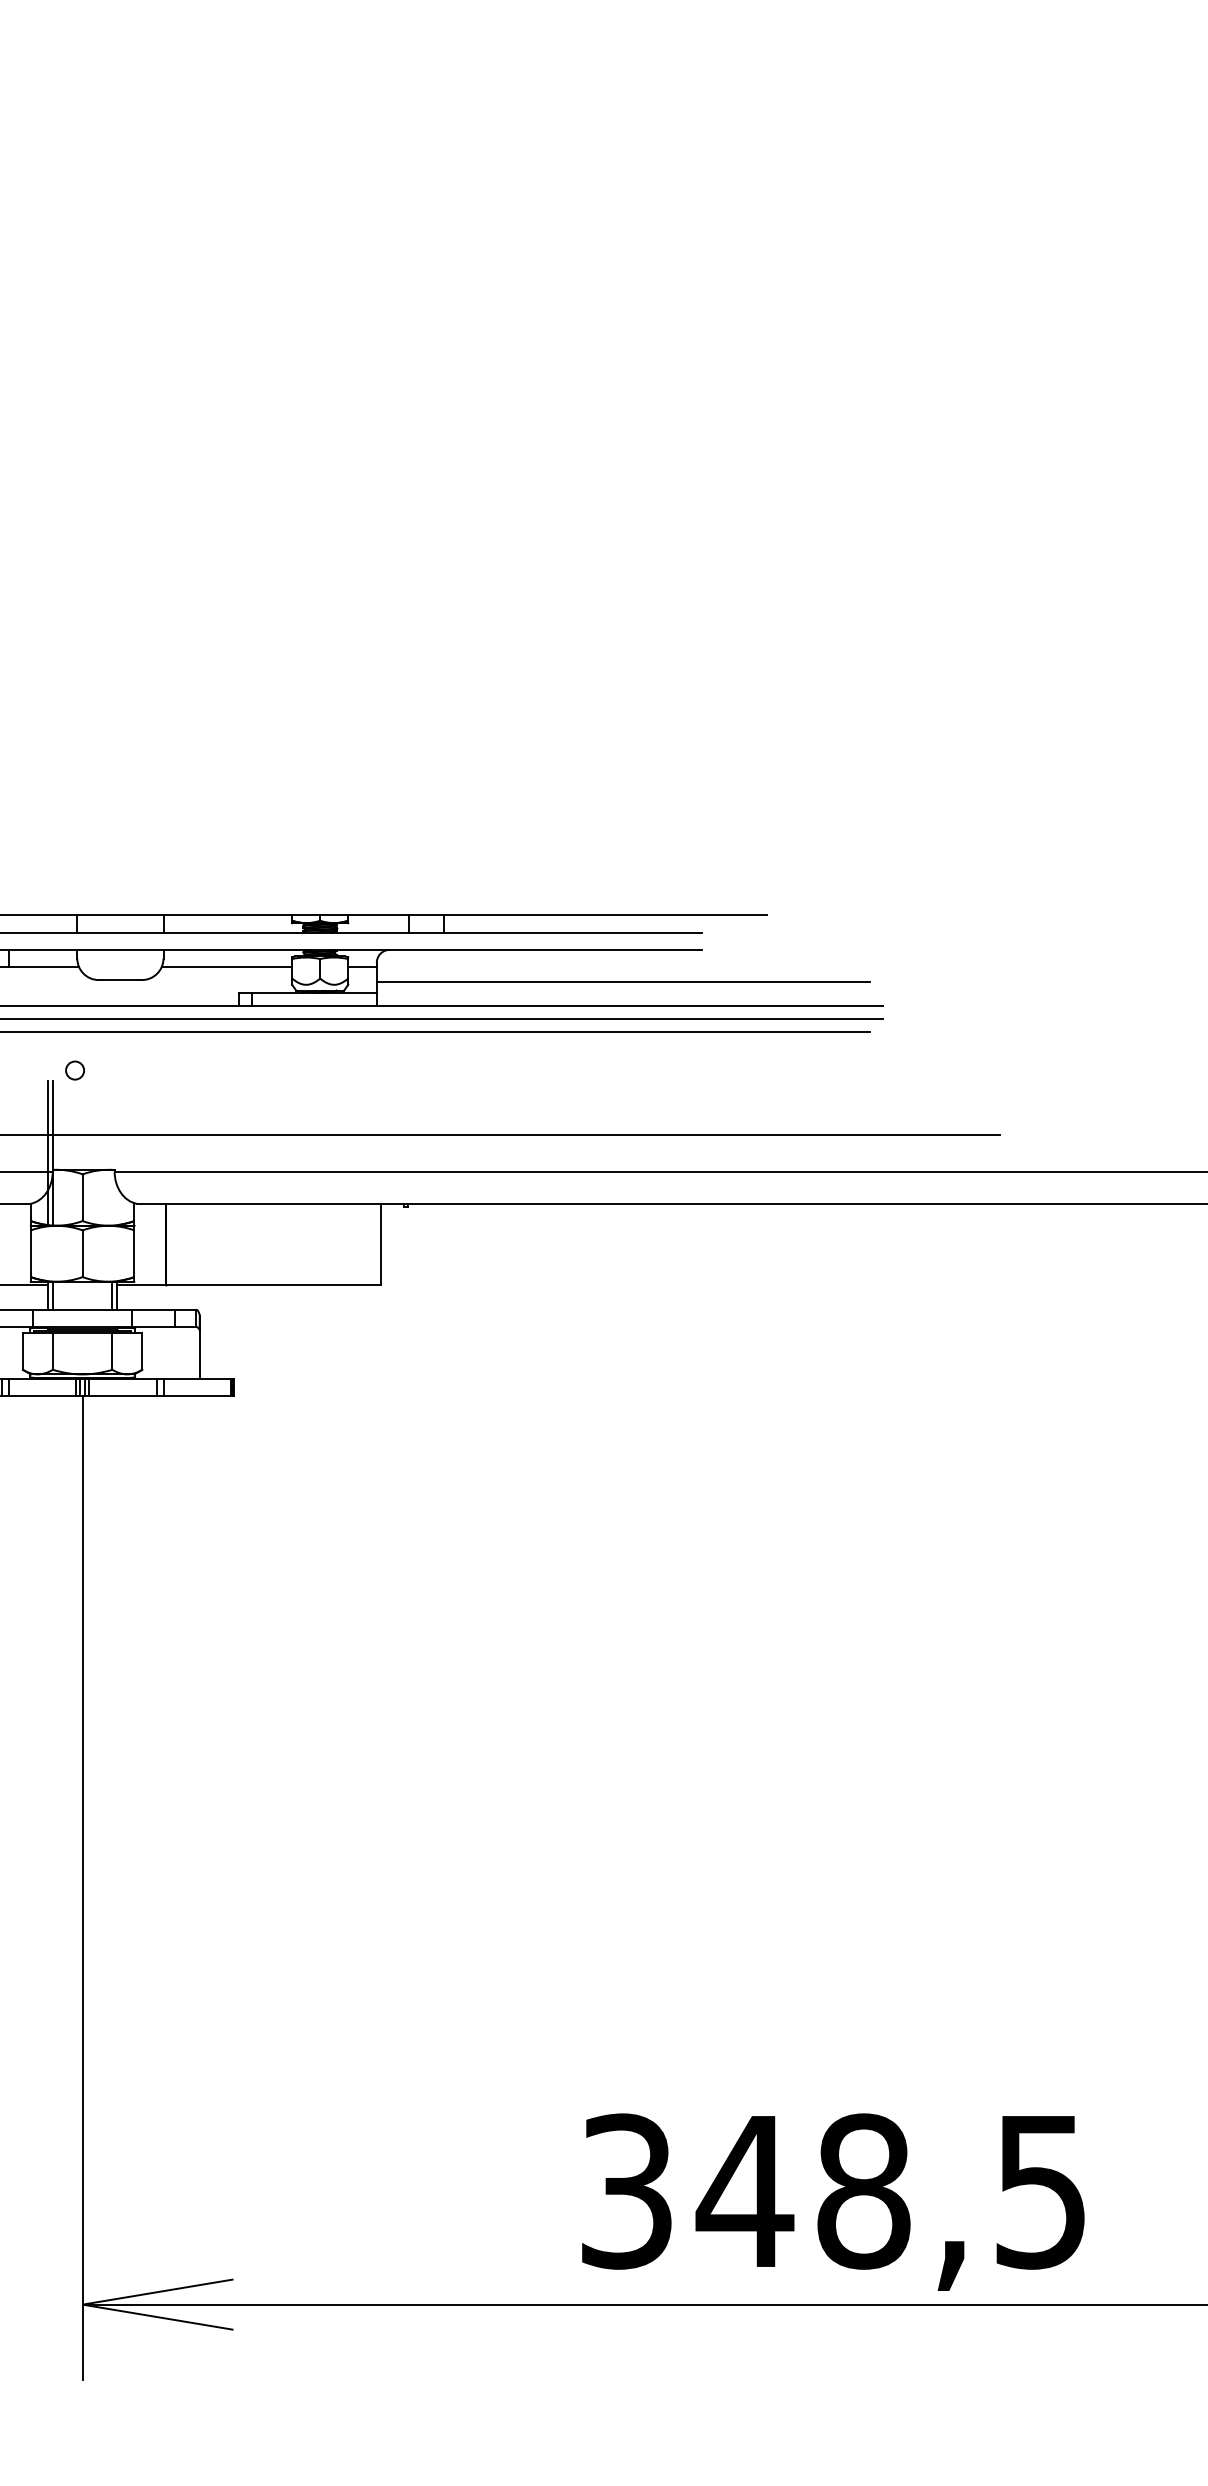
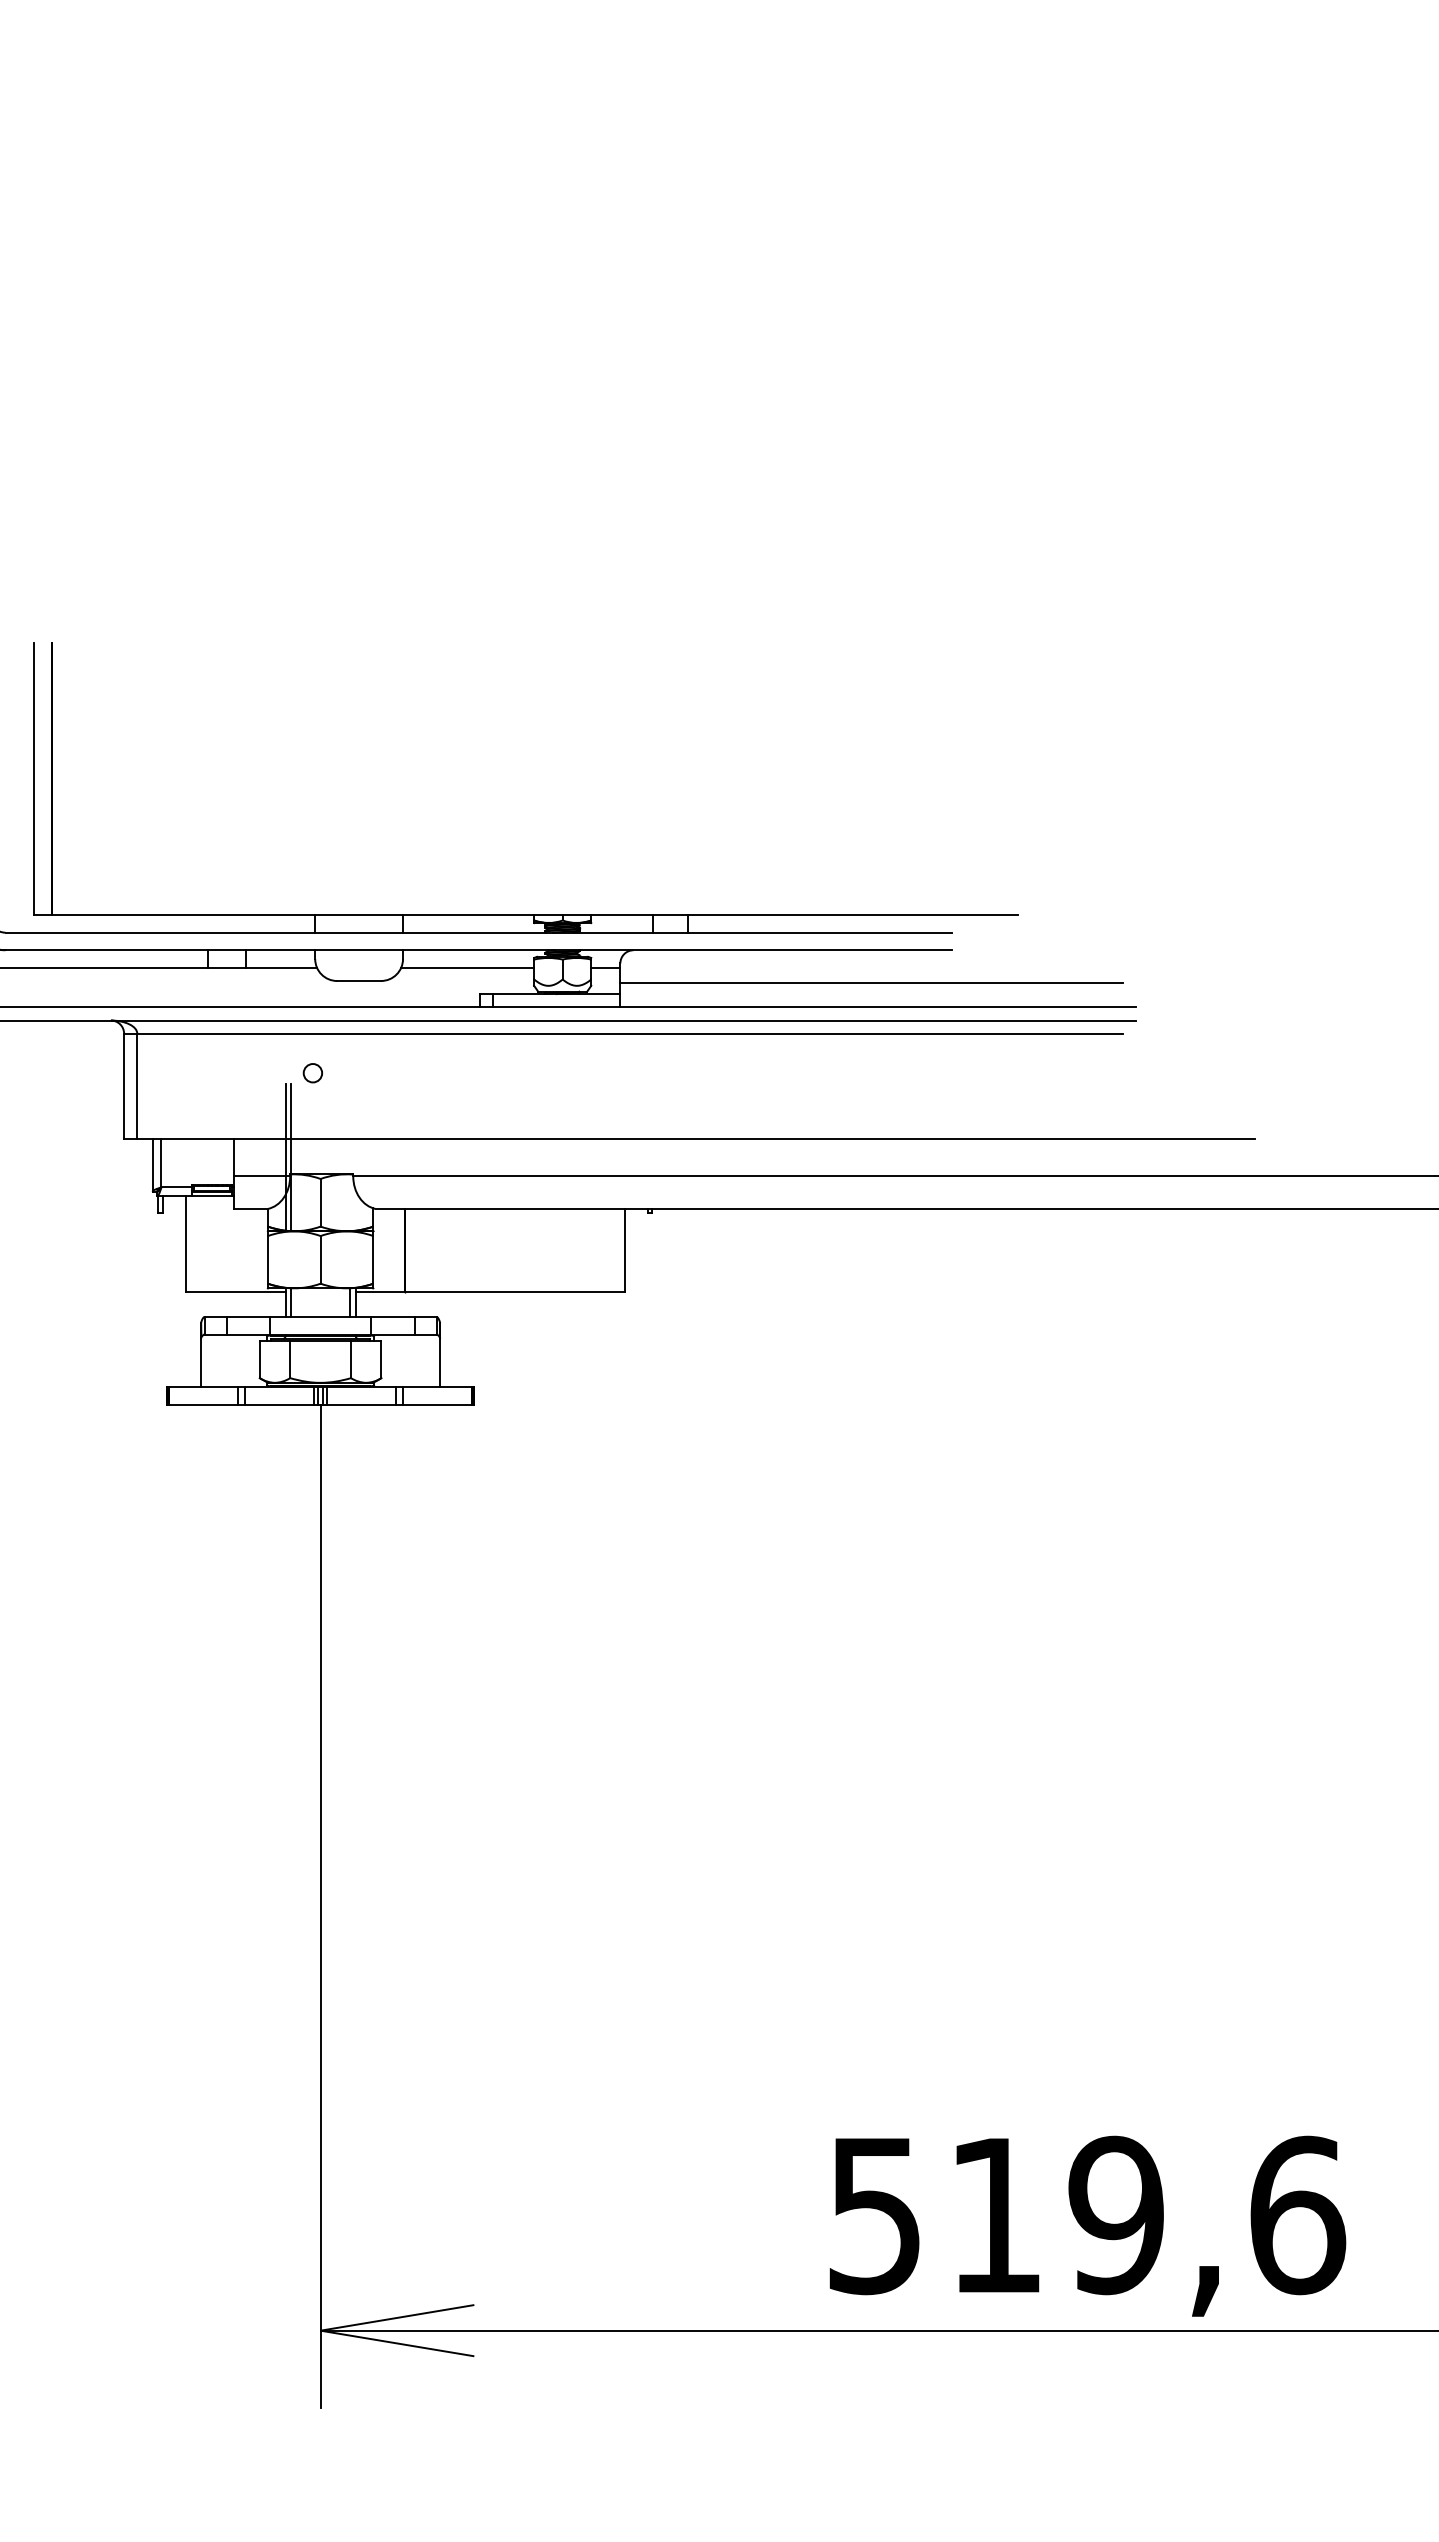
text: (835, 2191) -> (1087, 2215), 348,5 -> 519,6

